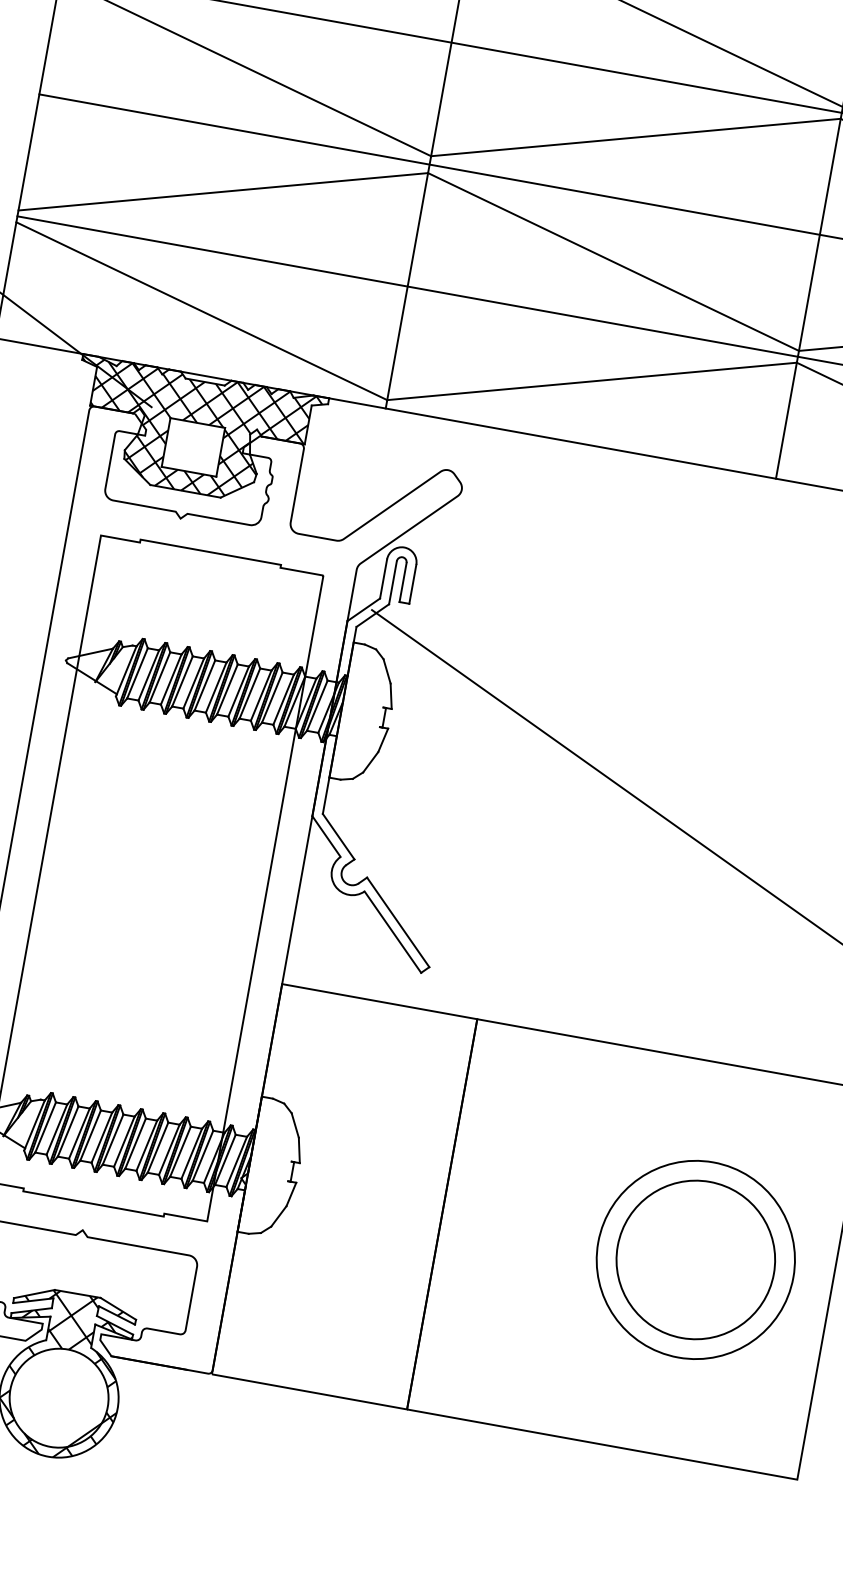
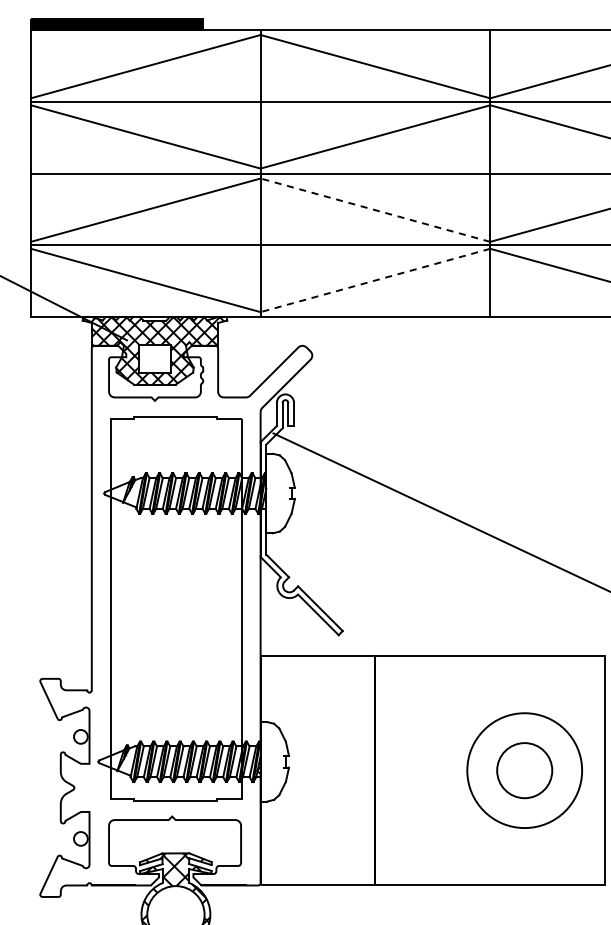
line: (611, 262) -> (374, 210), solid -> dashed
line: (590, 381) -> (374, 280), solid -> dashed
circle: (695, 1259) -> (524, 770), size x0.6

